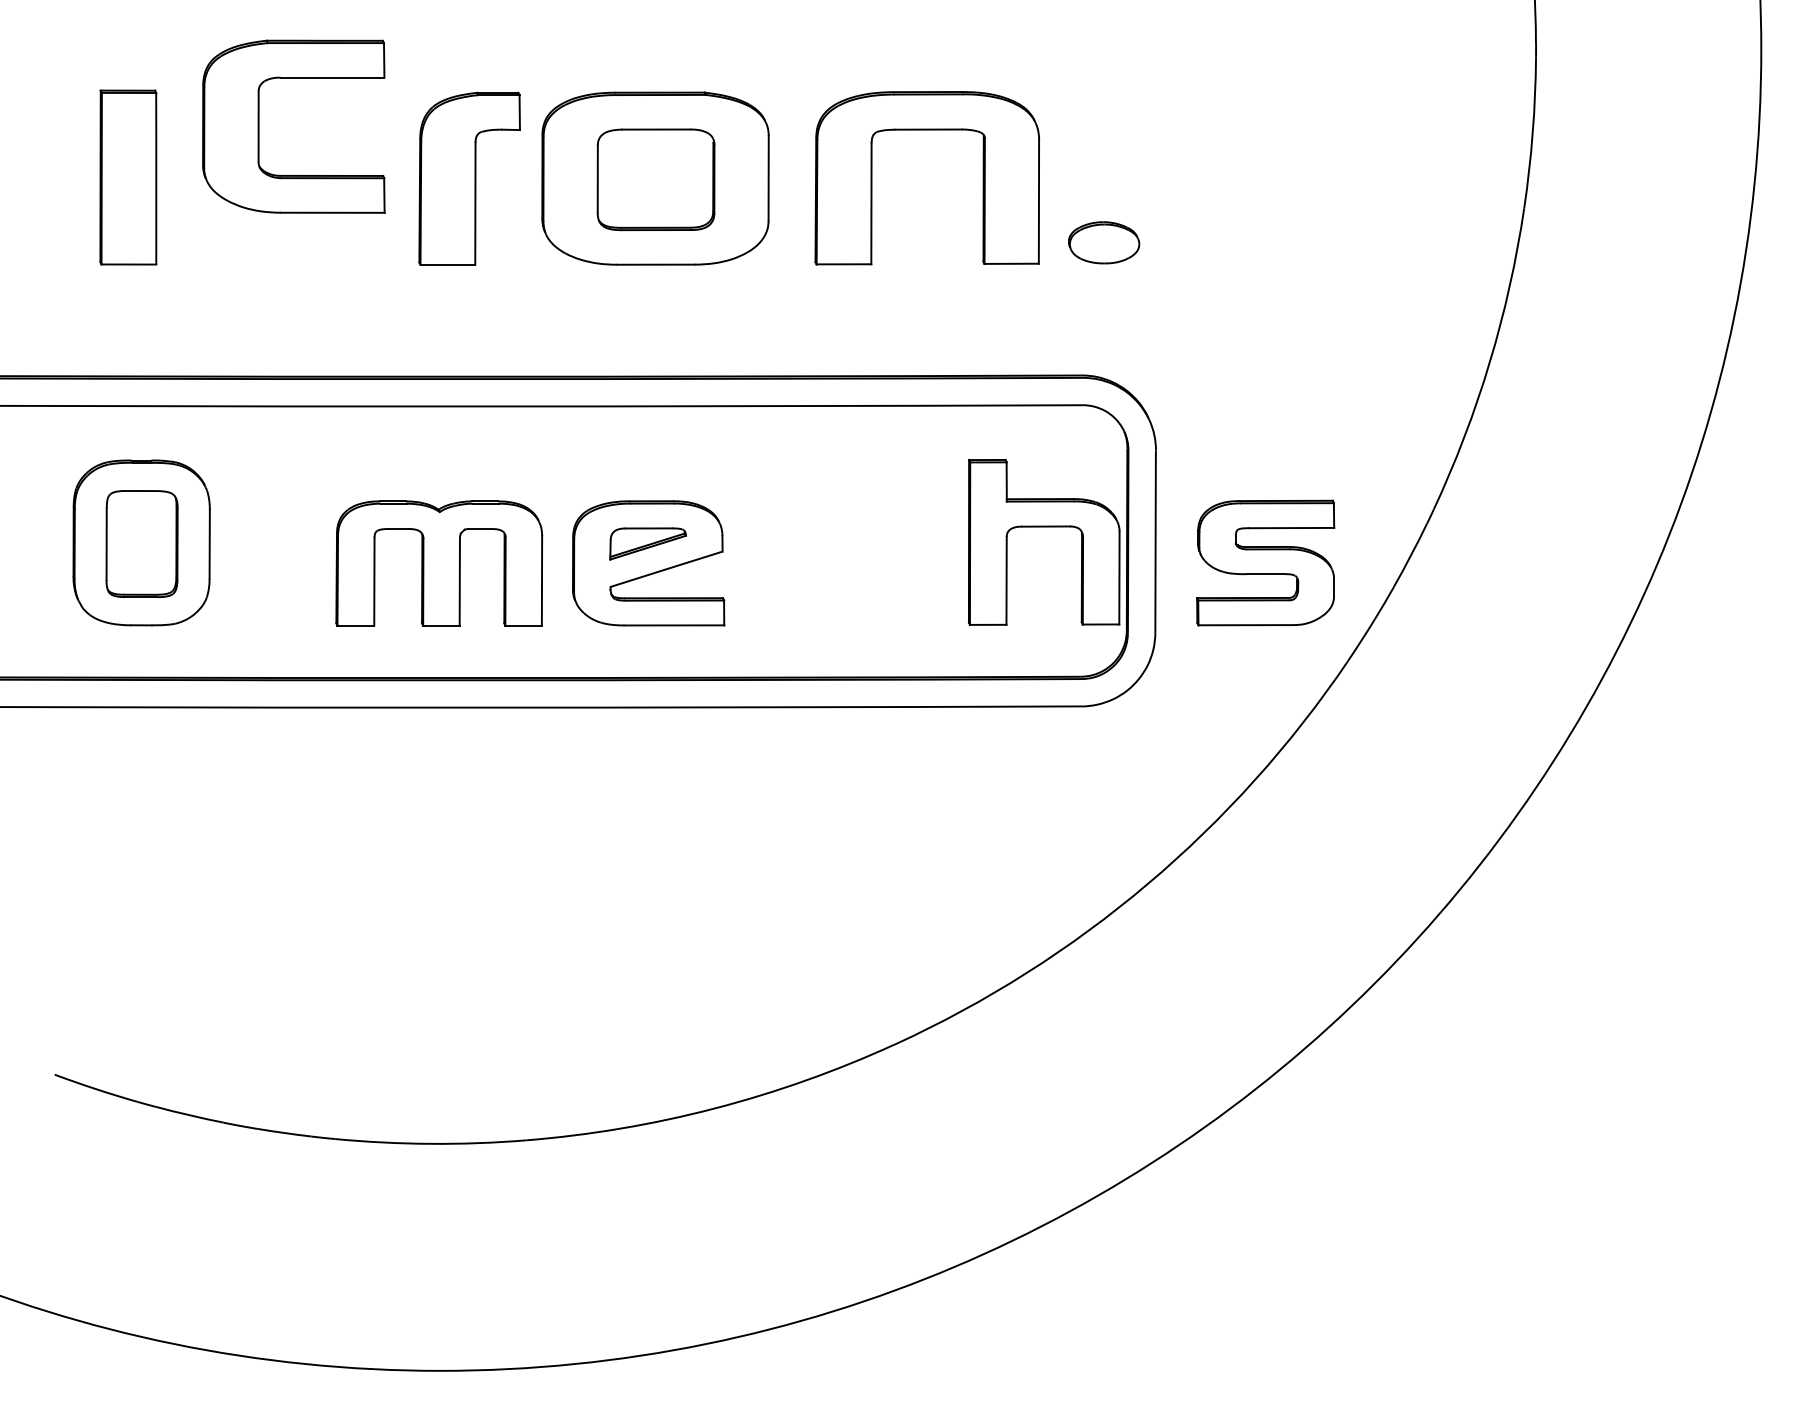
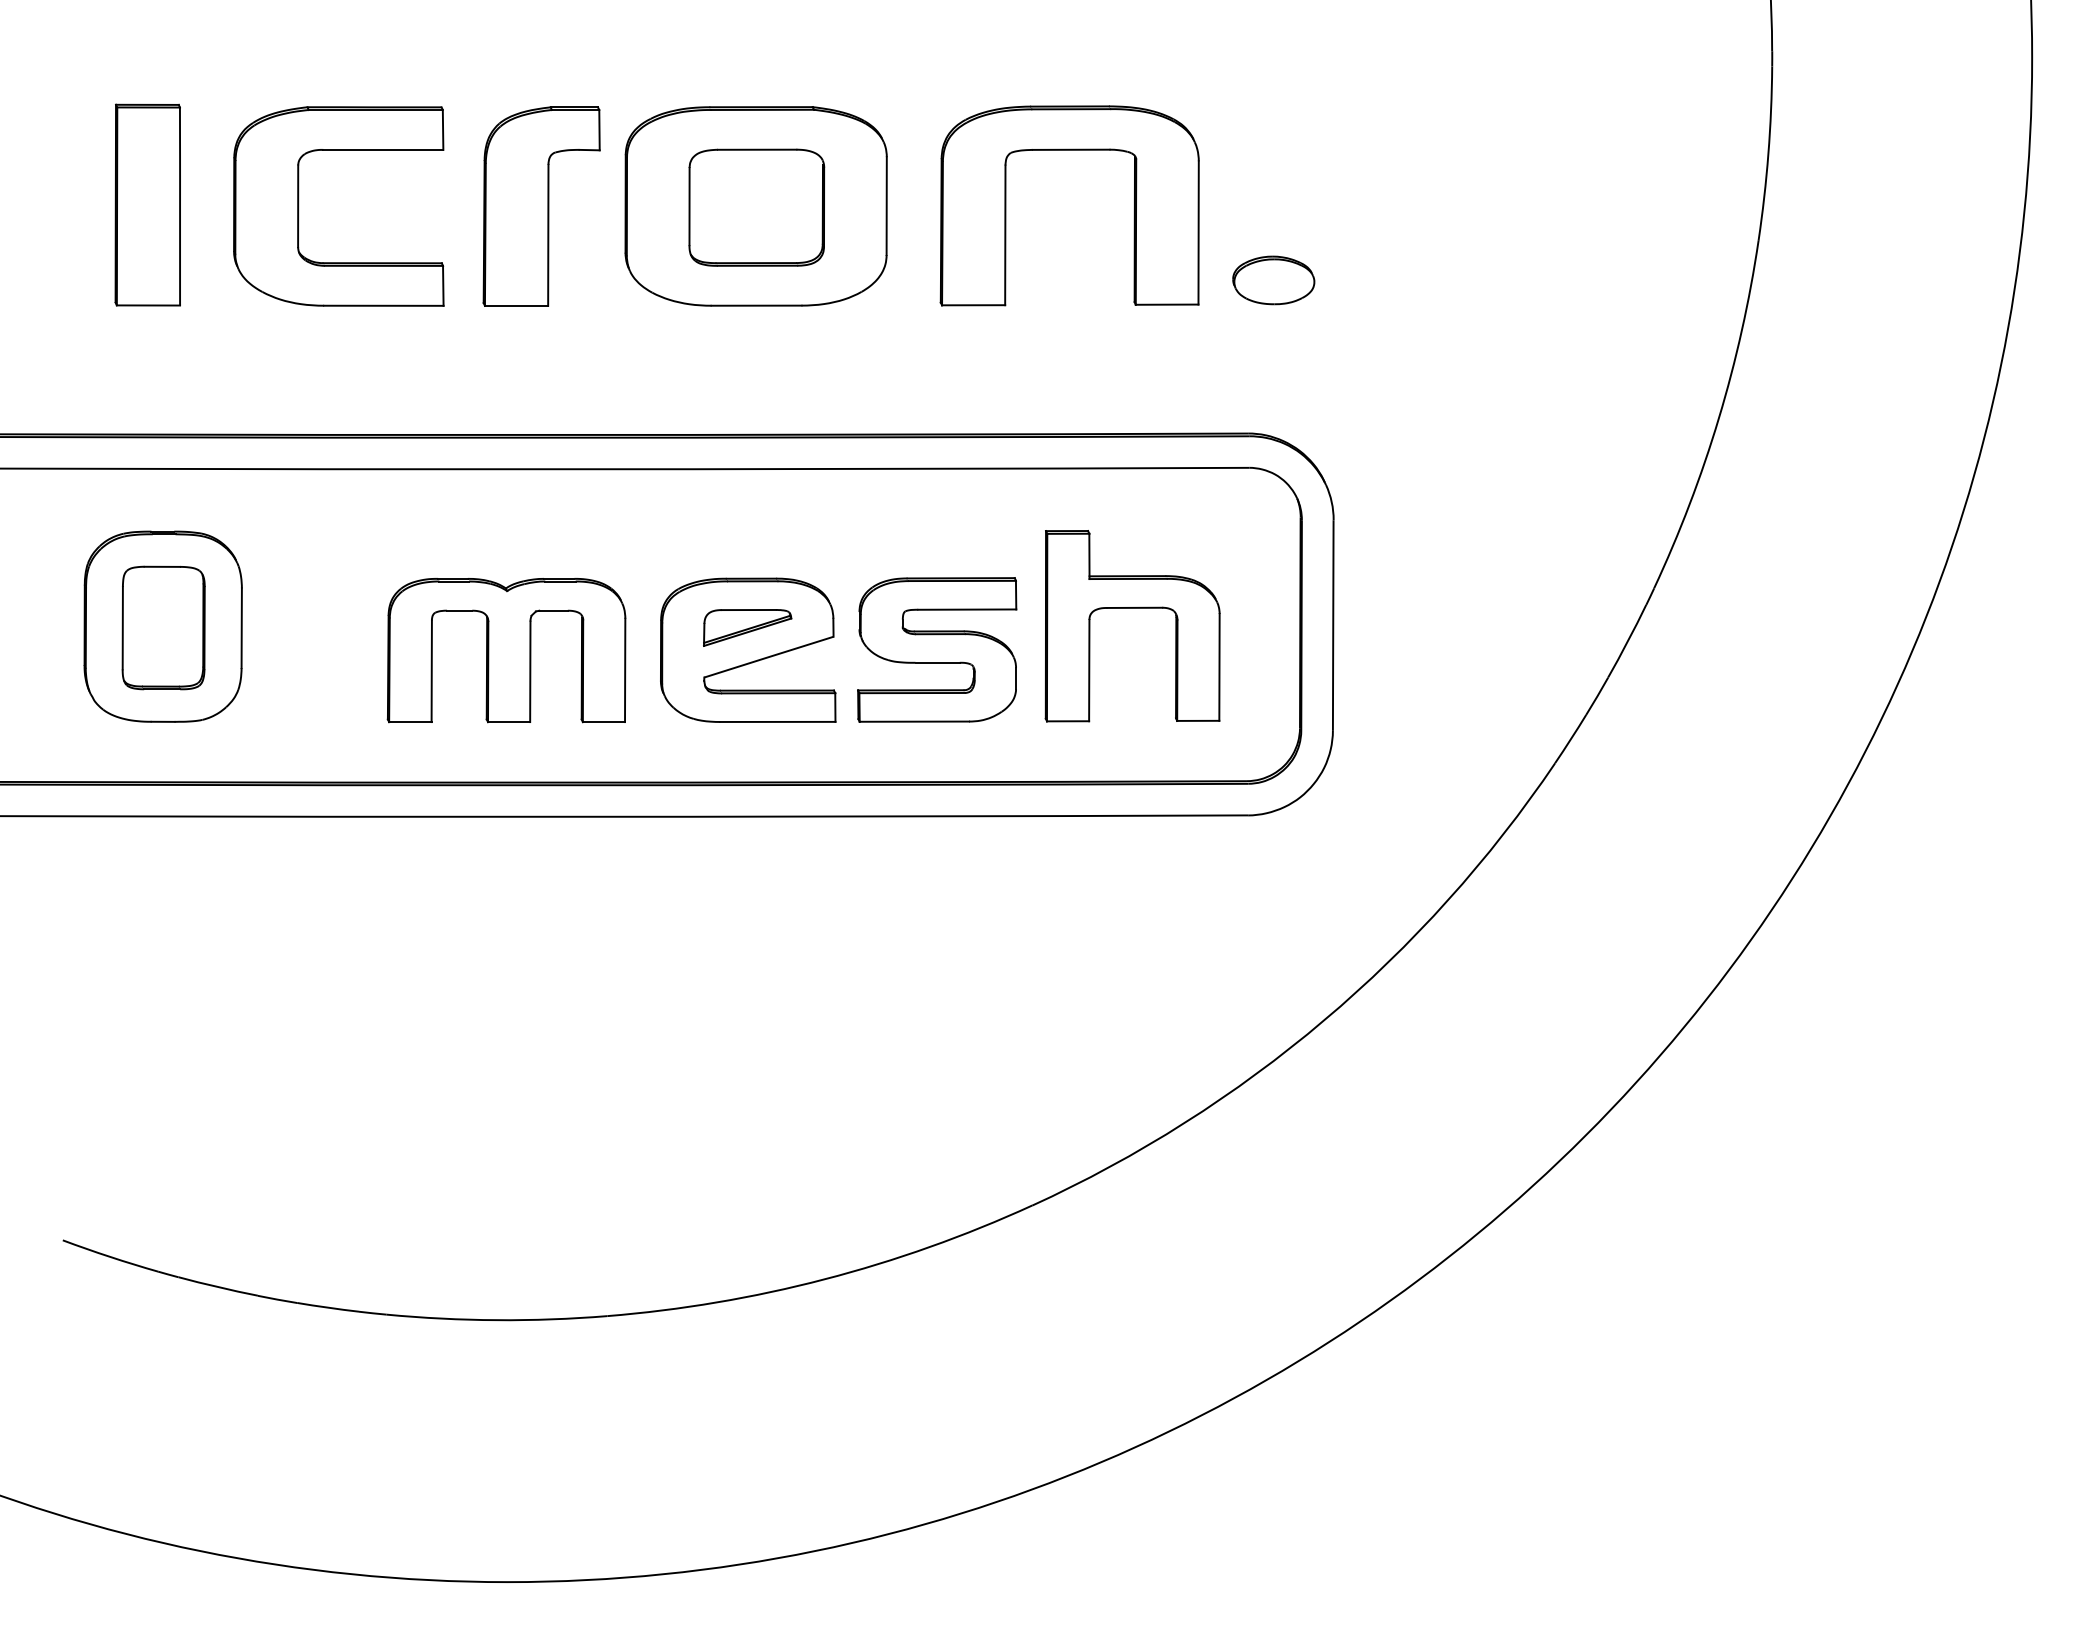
part: (259, 126) -> (299, 206), moved
part: (1044, 527) -> (1132, 608), moved
part: (1265, 562) -> (937, 649), moved

